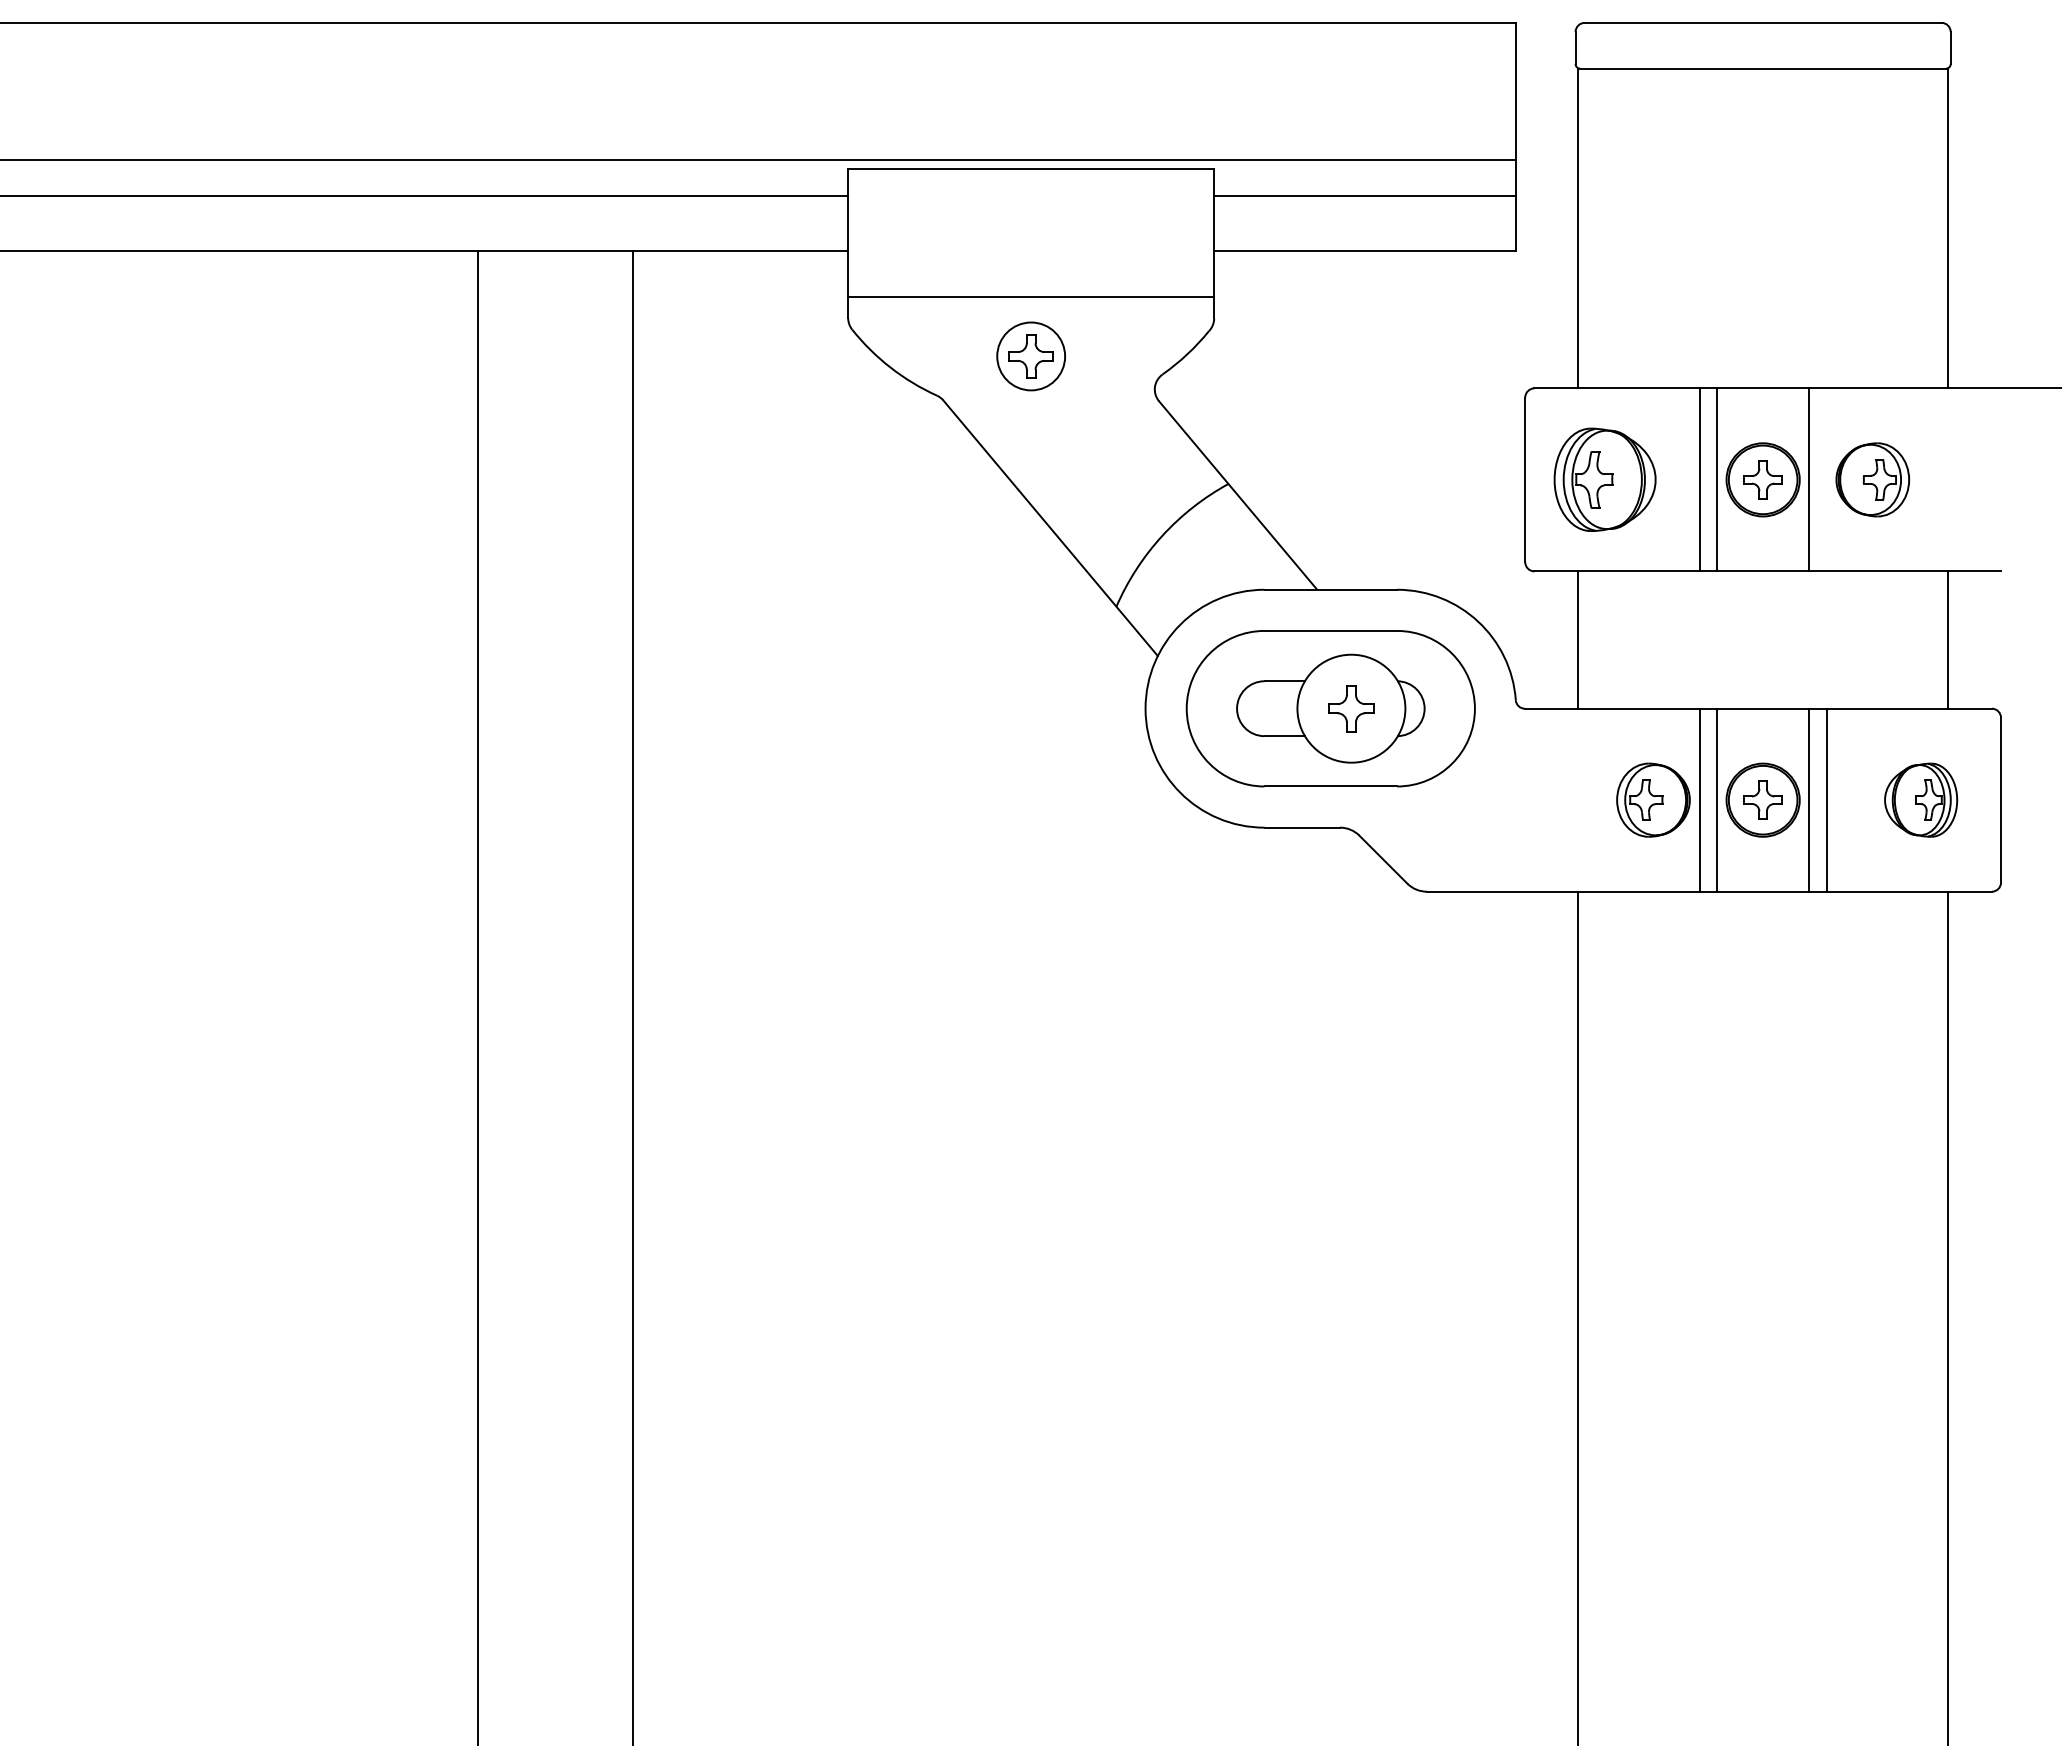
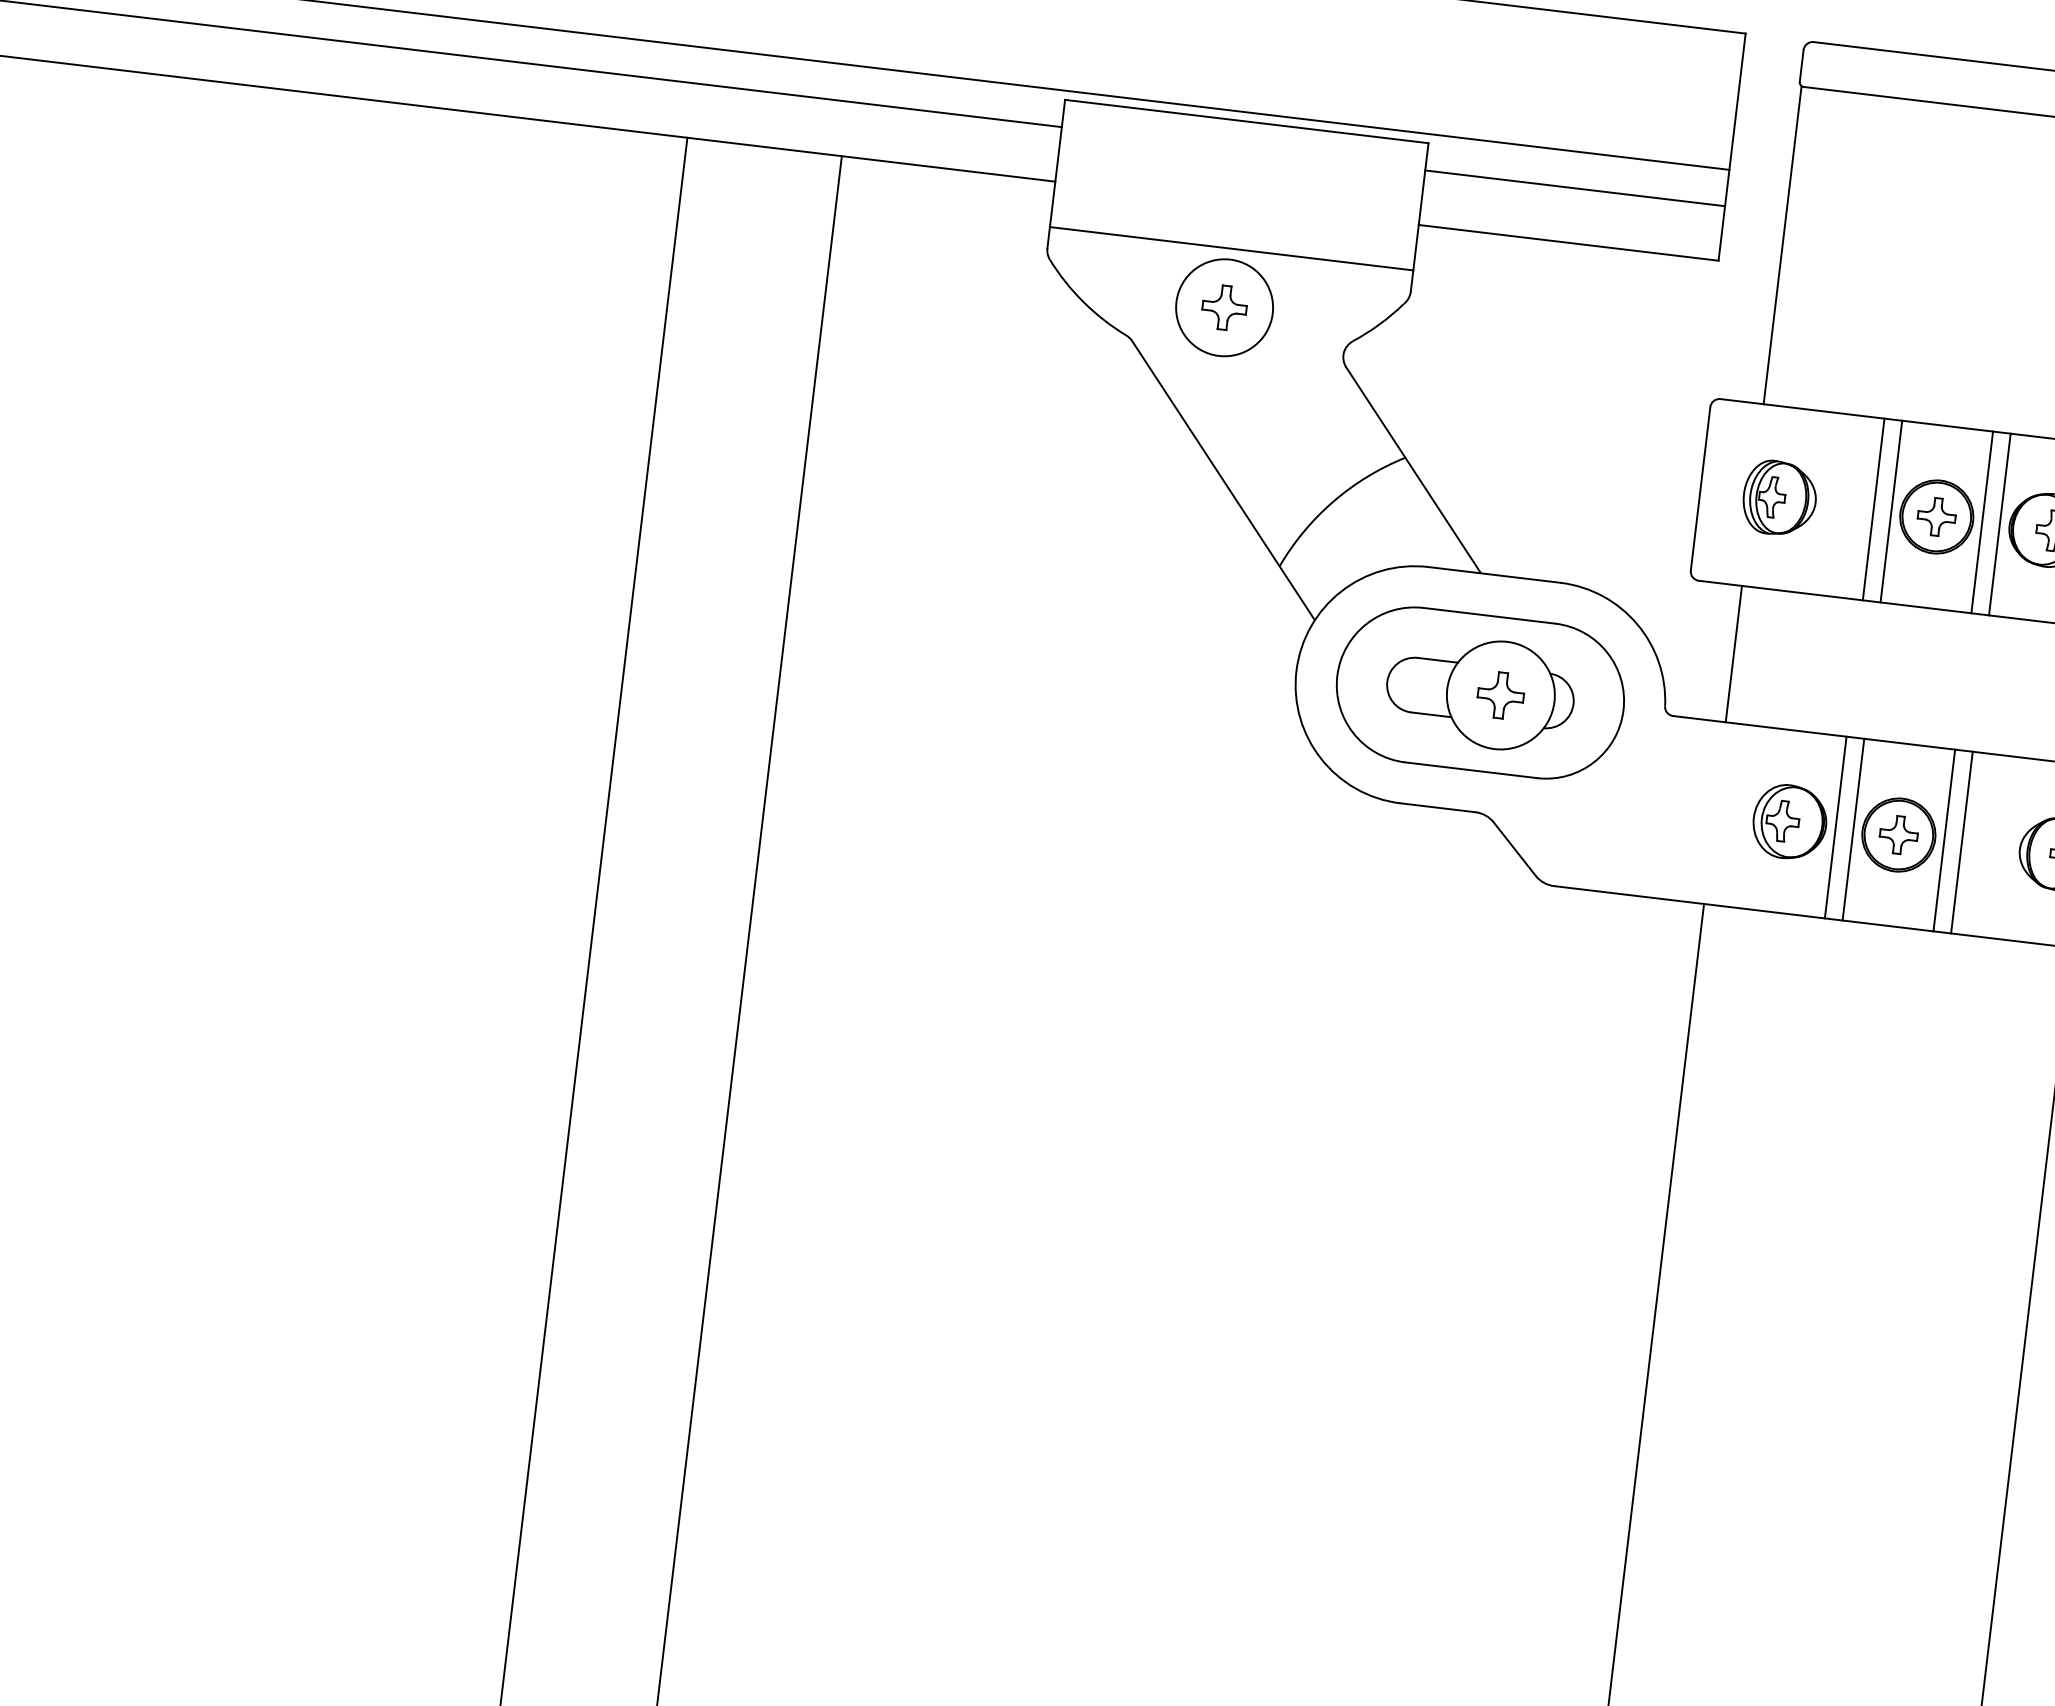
circle: (1030, 355) -> (1224, 306), size x1.43
part: (1604, 479) -> (1779, 497), size x0.71
line: (1826, 479) -> (1999, 524), added

